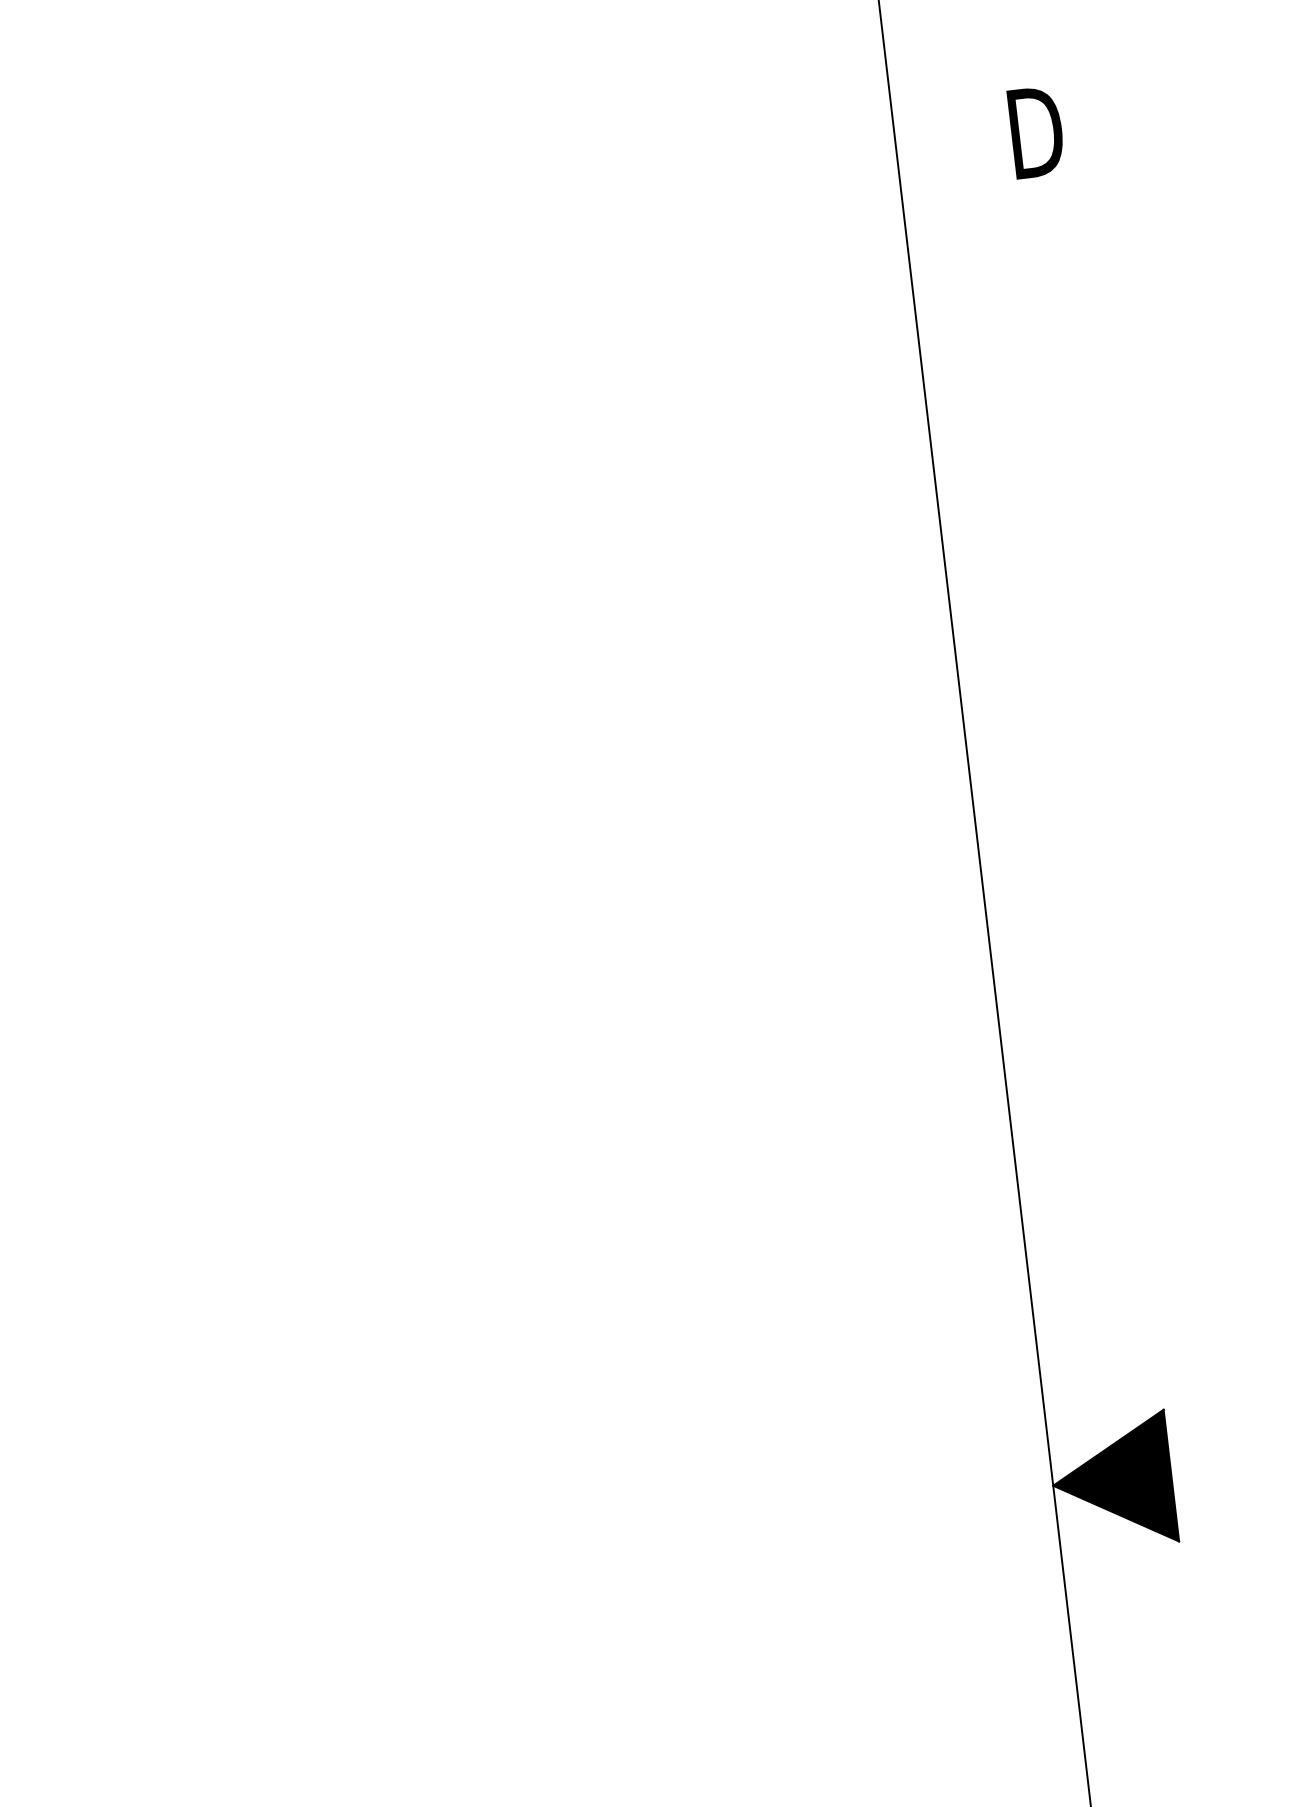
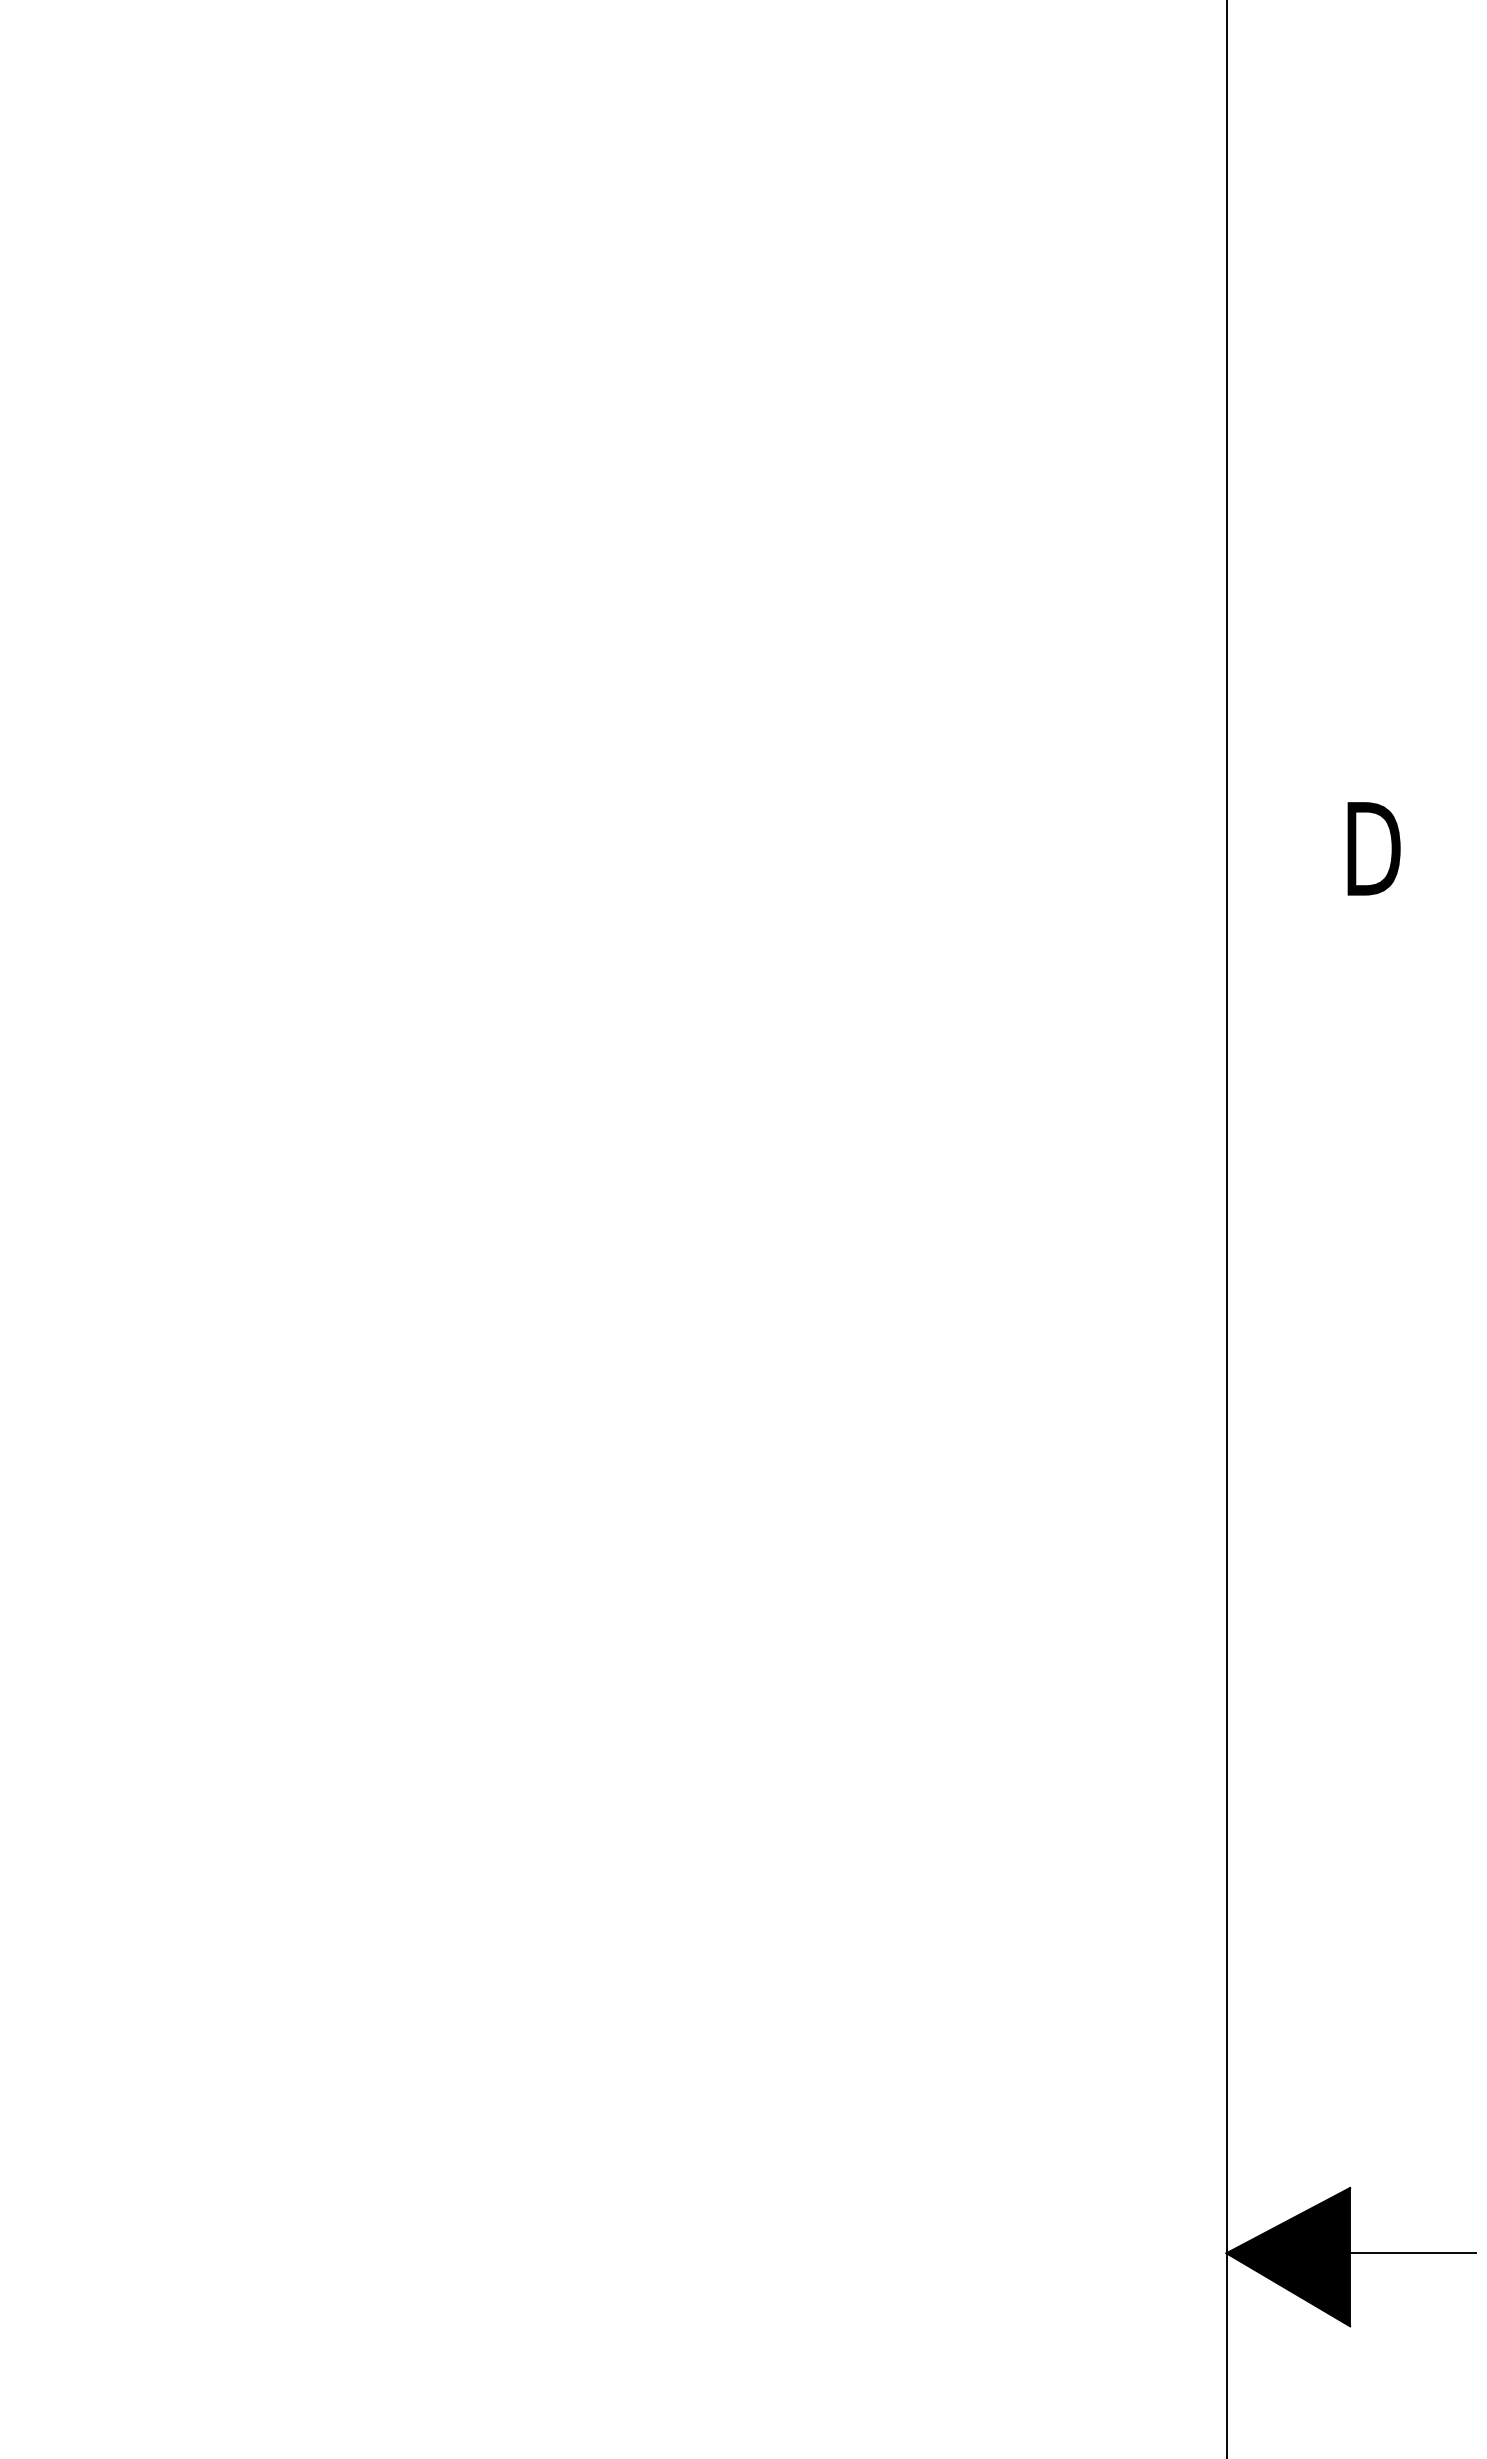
line: (1230, 1465) -> (1412, 2253), added

